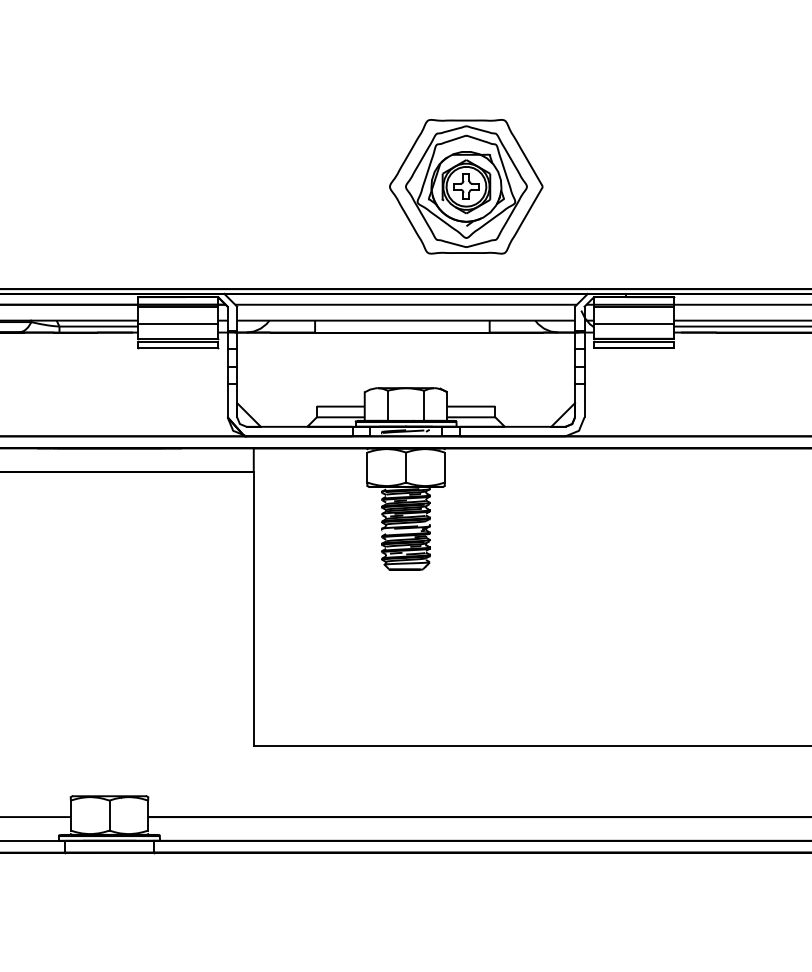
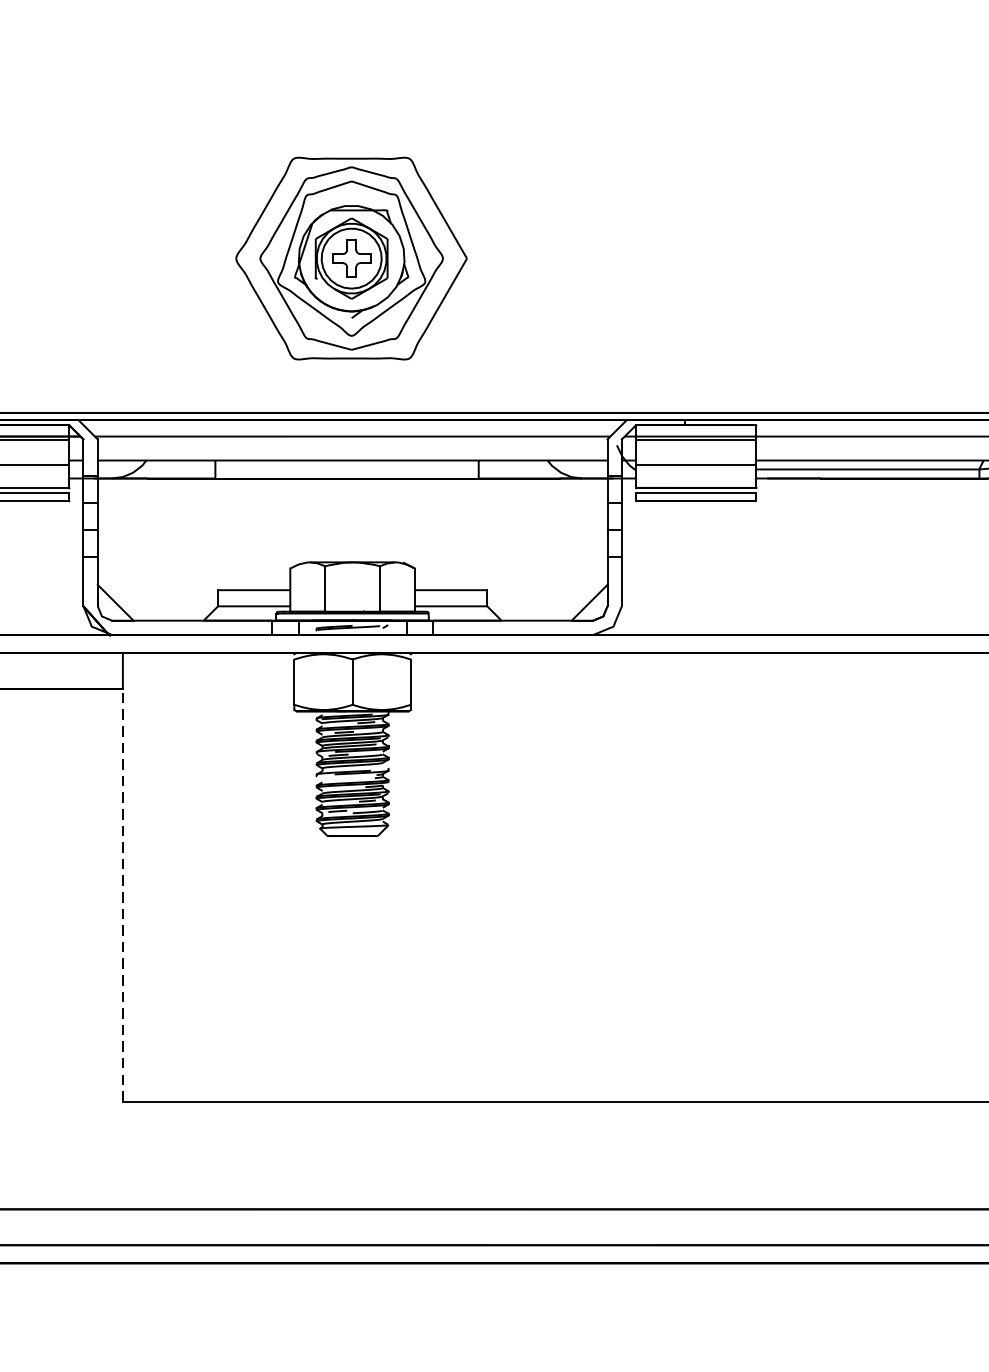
part: (466, 186) -> (351, 258), moved
line: (253, 608) -> (122, 894), solid -> dashed

